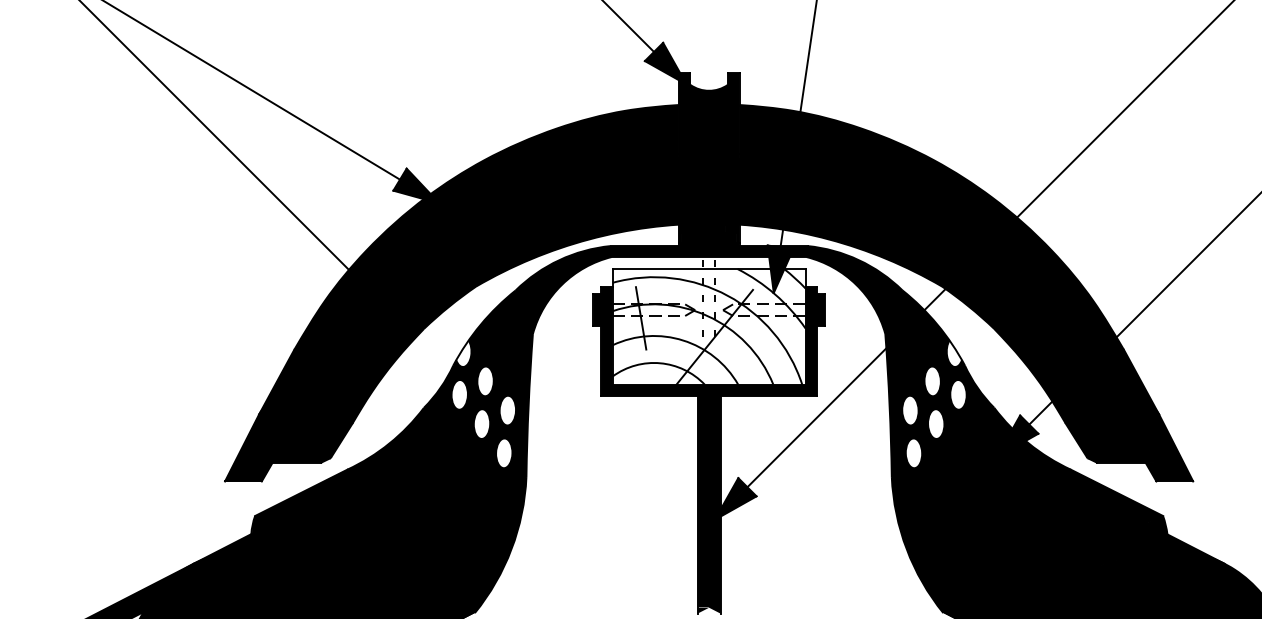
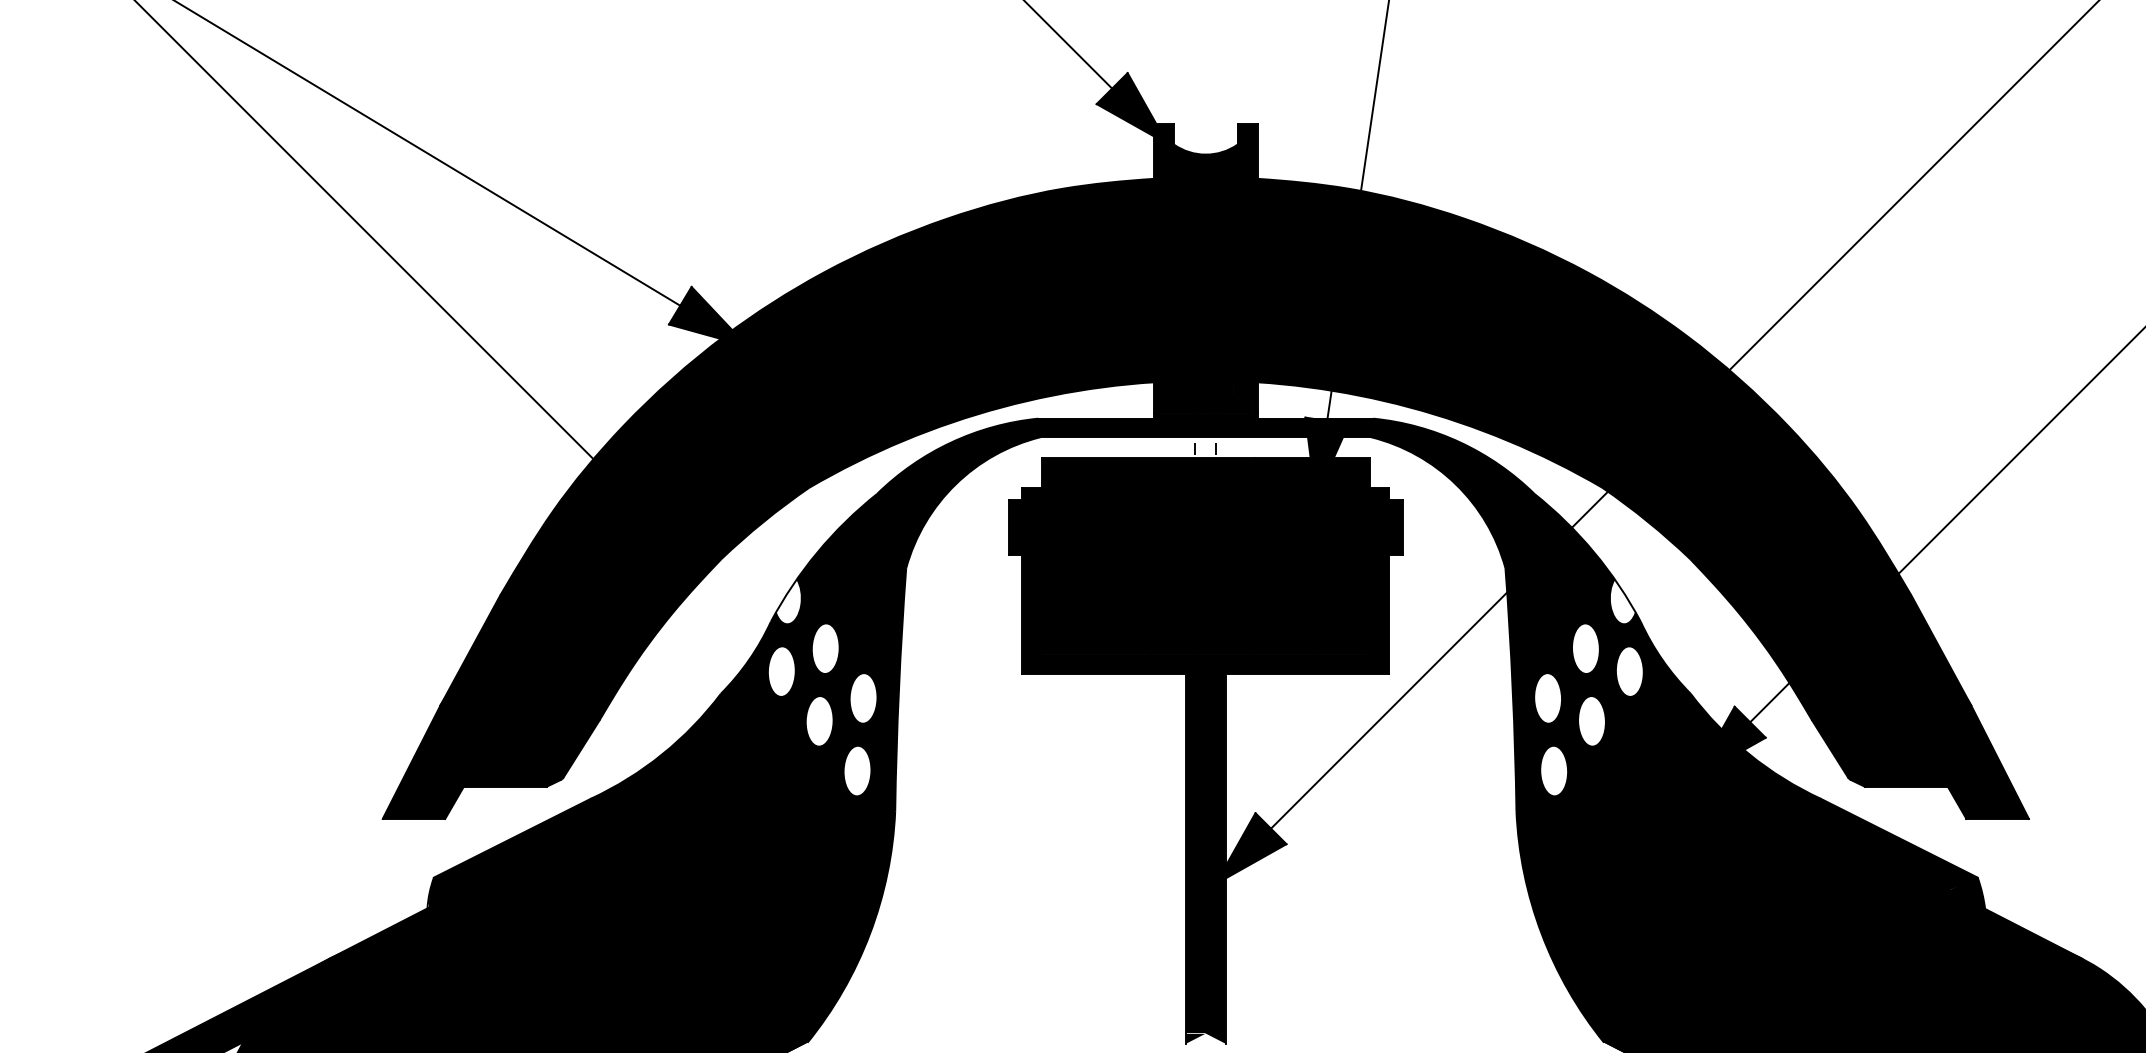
fill: (708, 326) -> (1204, 555), added

